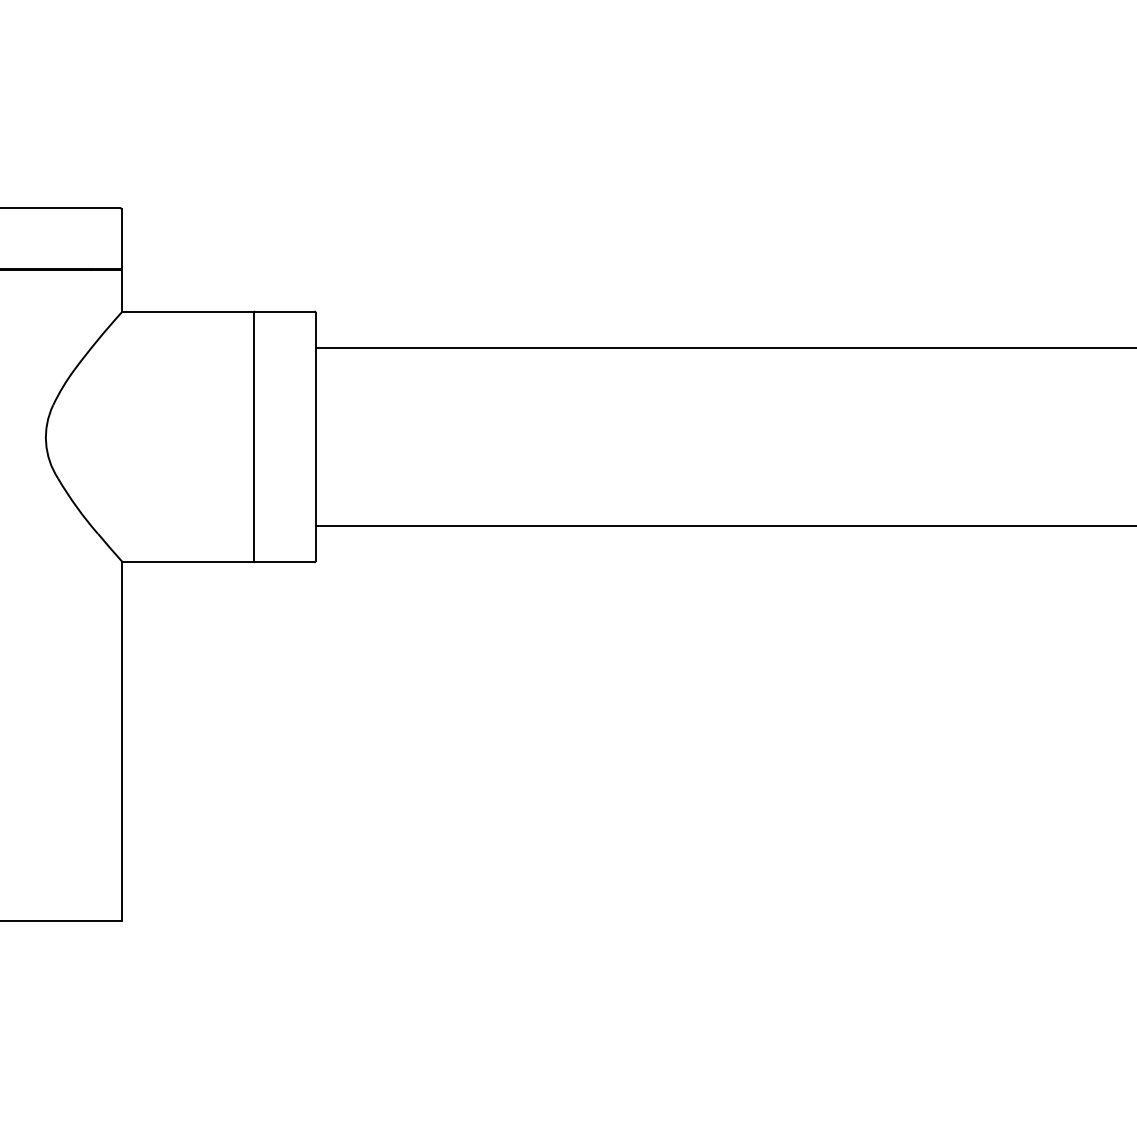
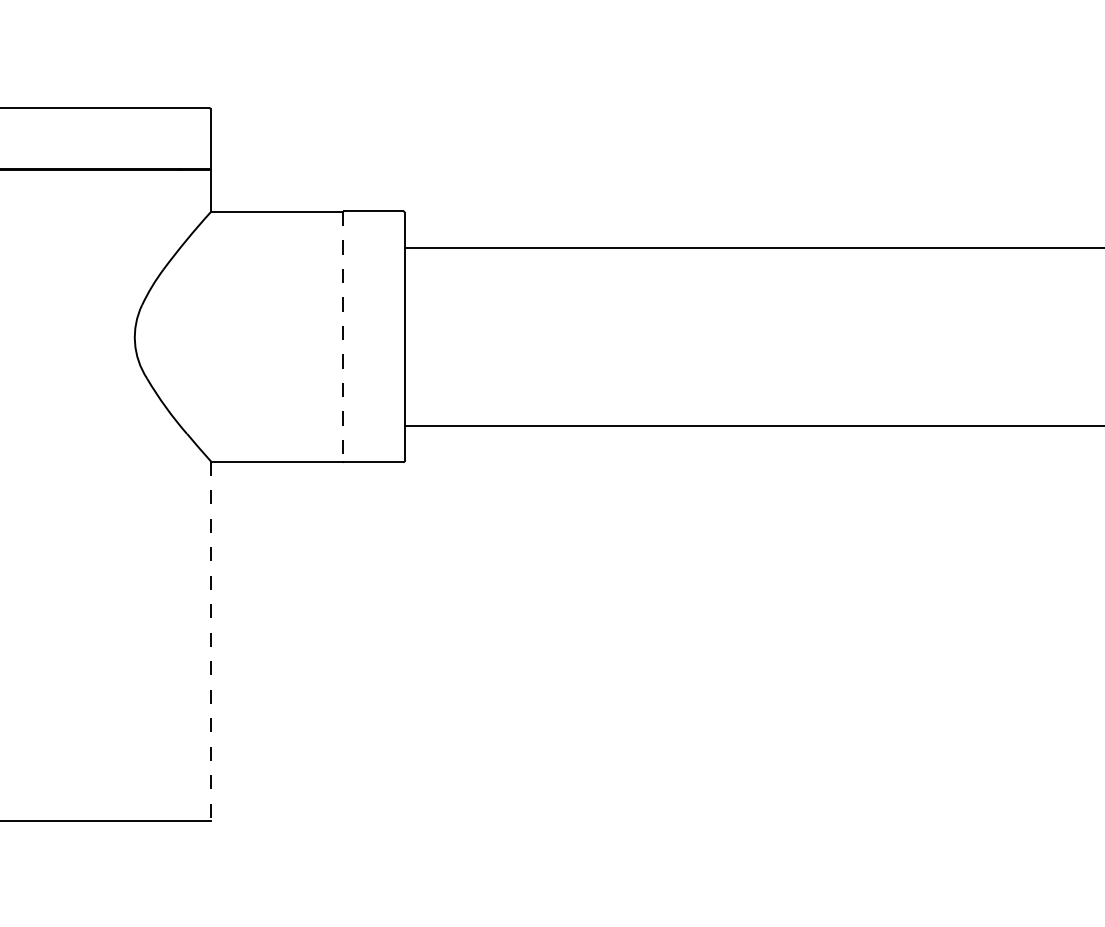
line: (253, 436) -> (342, 336), solid -> dashed
line: (122, 741) -> (211, 641), solid -> dashed

